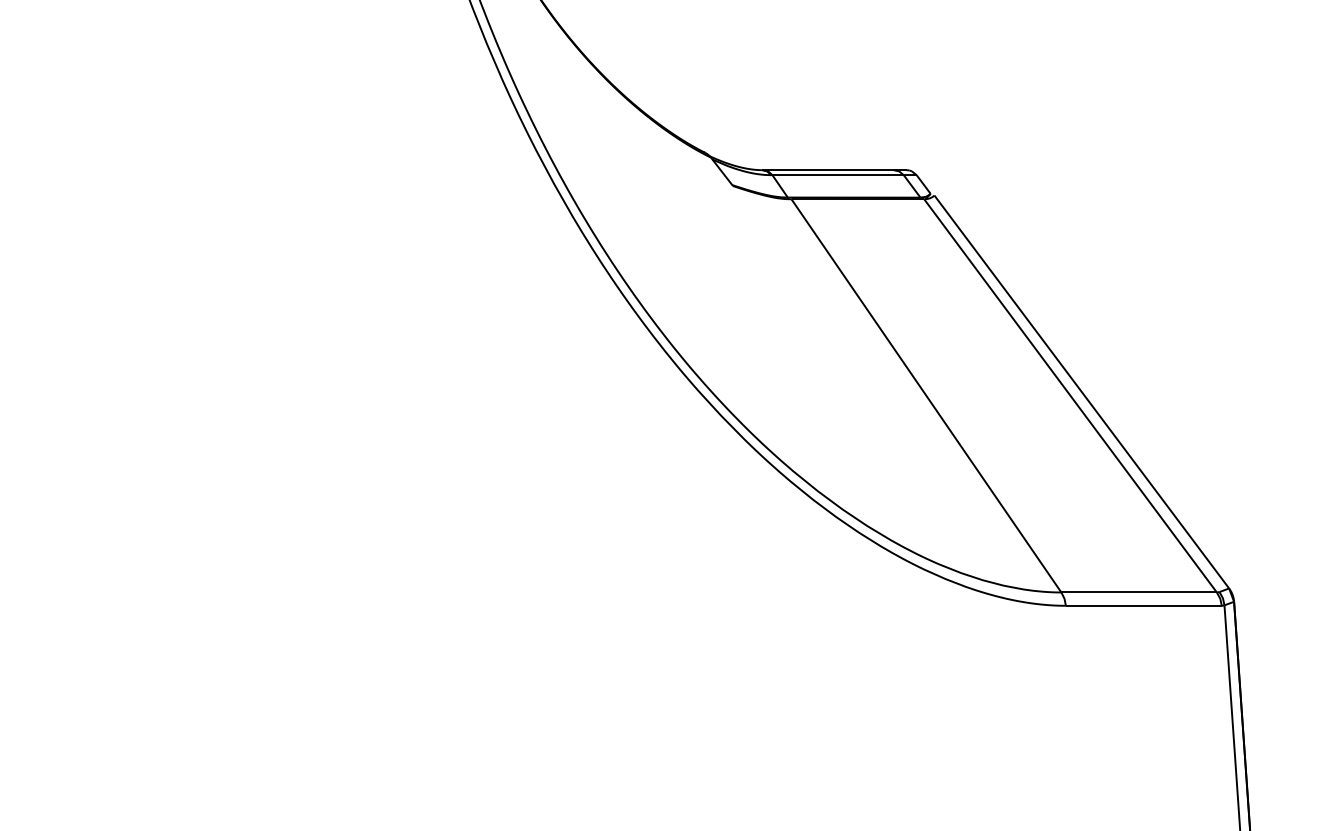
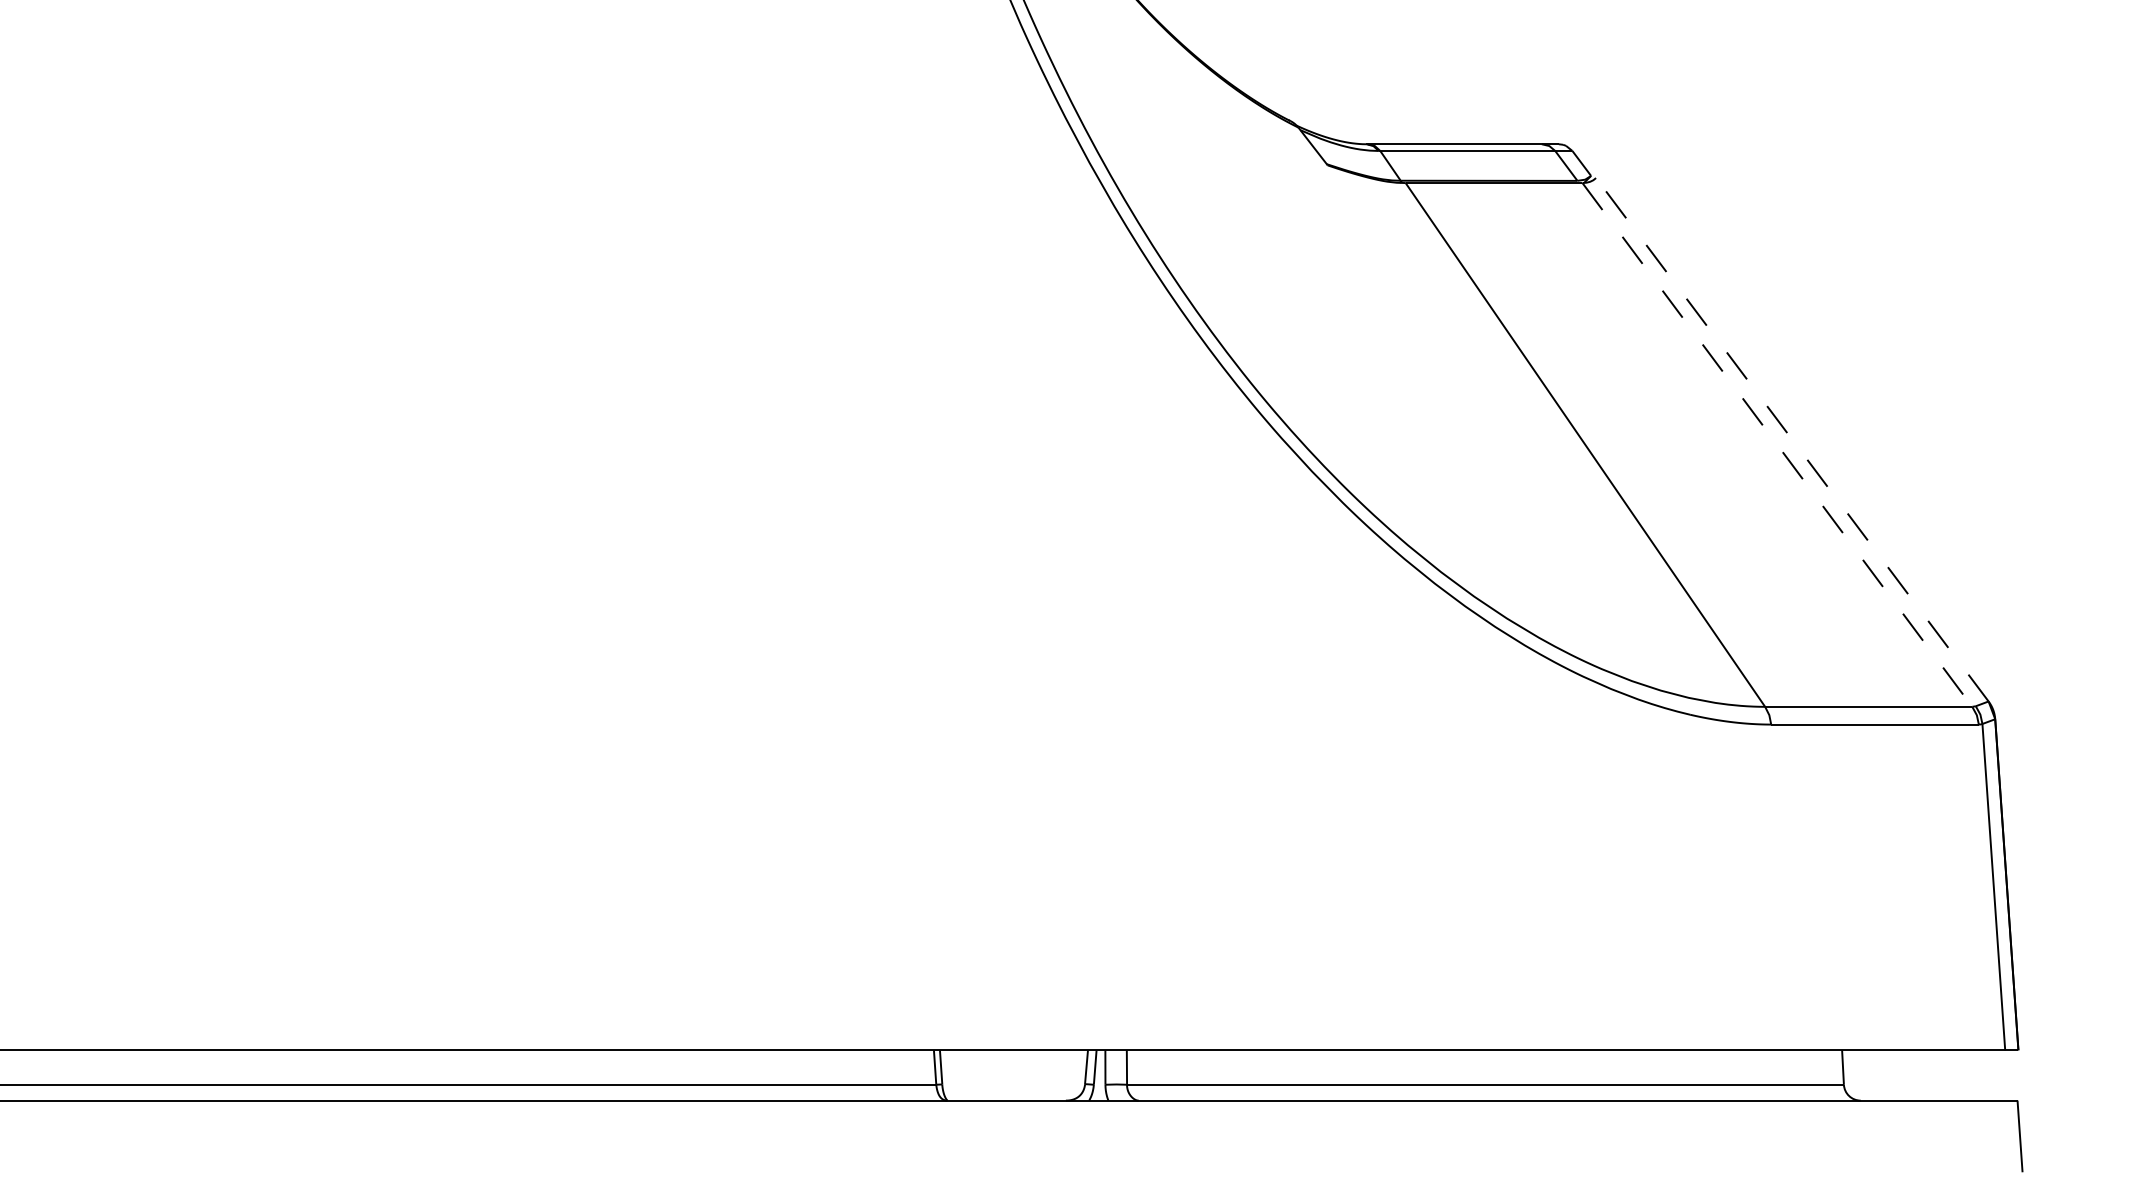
line: (1081, 391) -> (1792, 439), solid -> dashed
line: (1070, 396) -> (1777, 445), solid -> dashed

